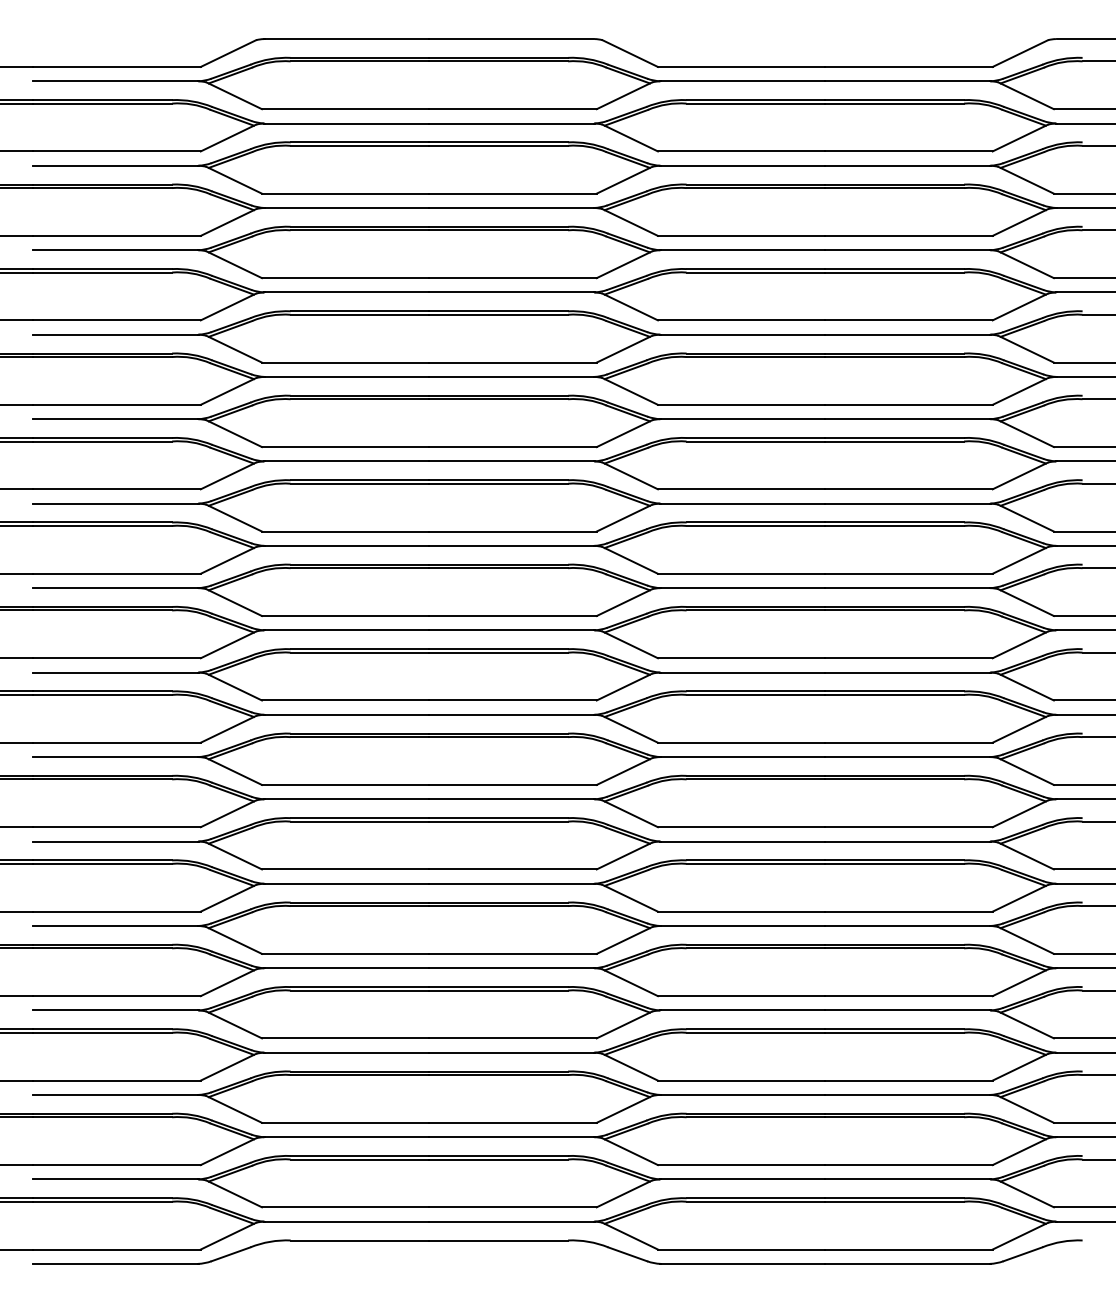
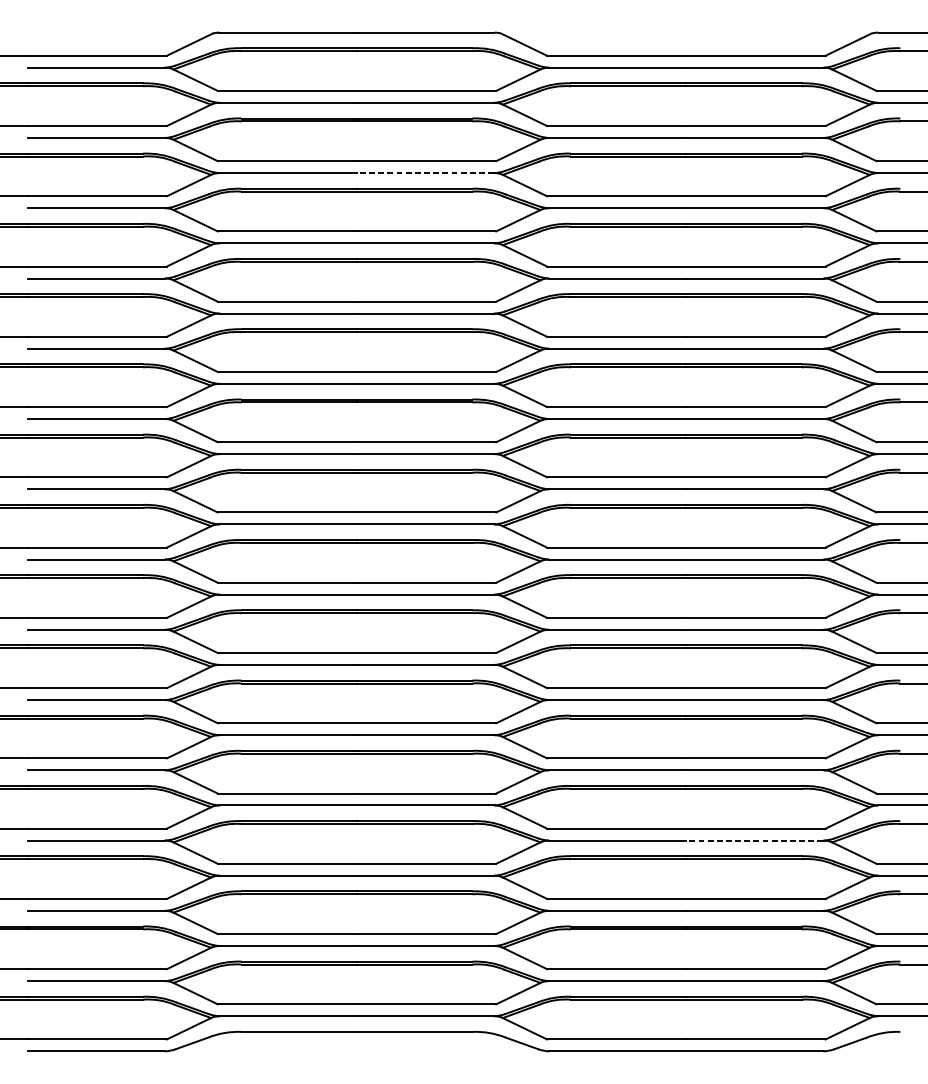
line: (511, 208) -> (425, 173), solid -> dashed
line: (907, 1010) -> (754, 840), solid -> dashed

